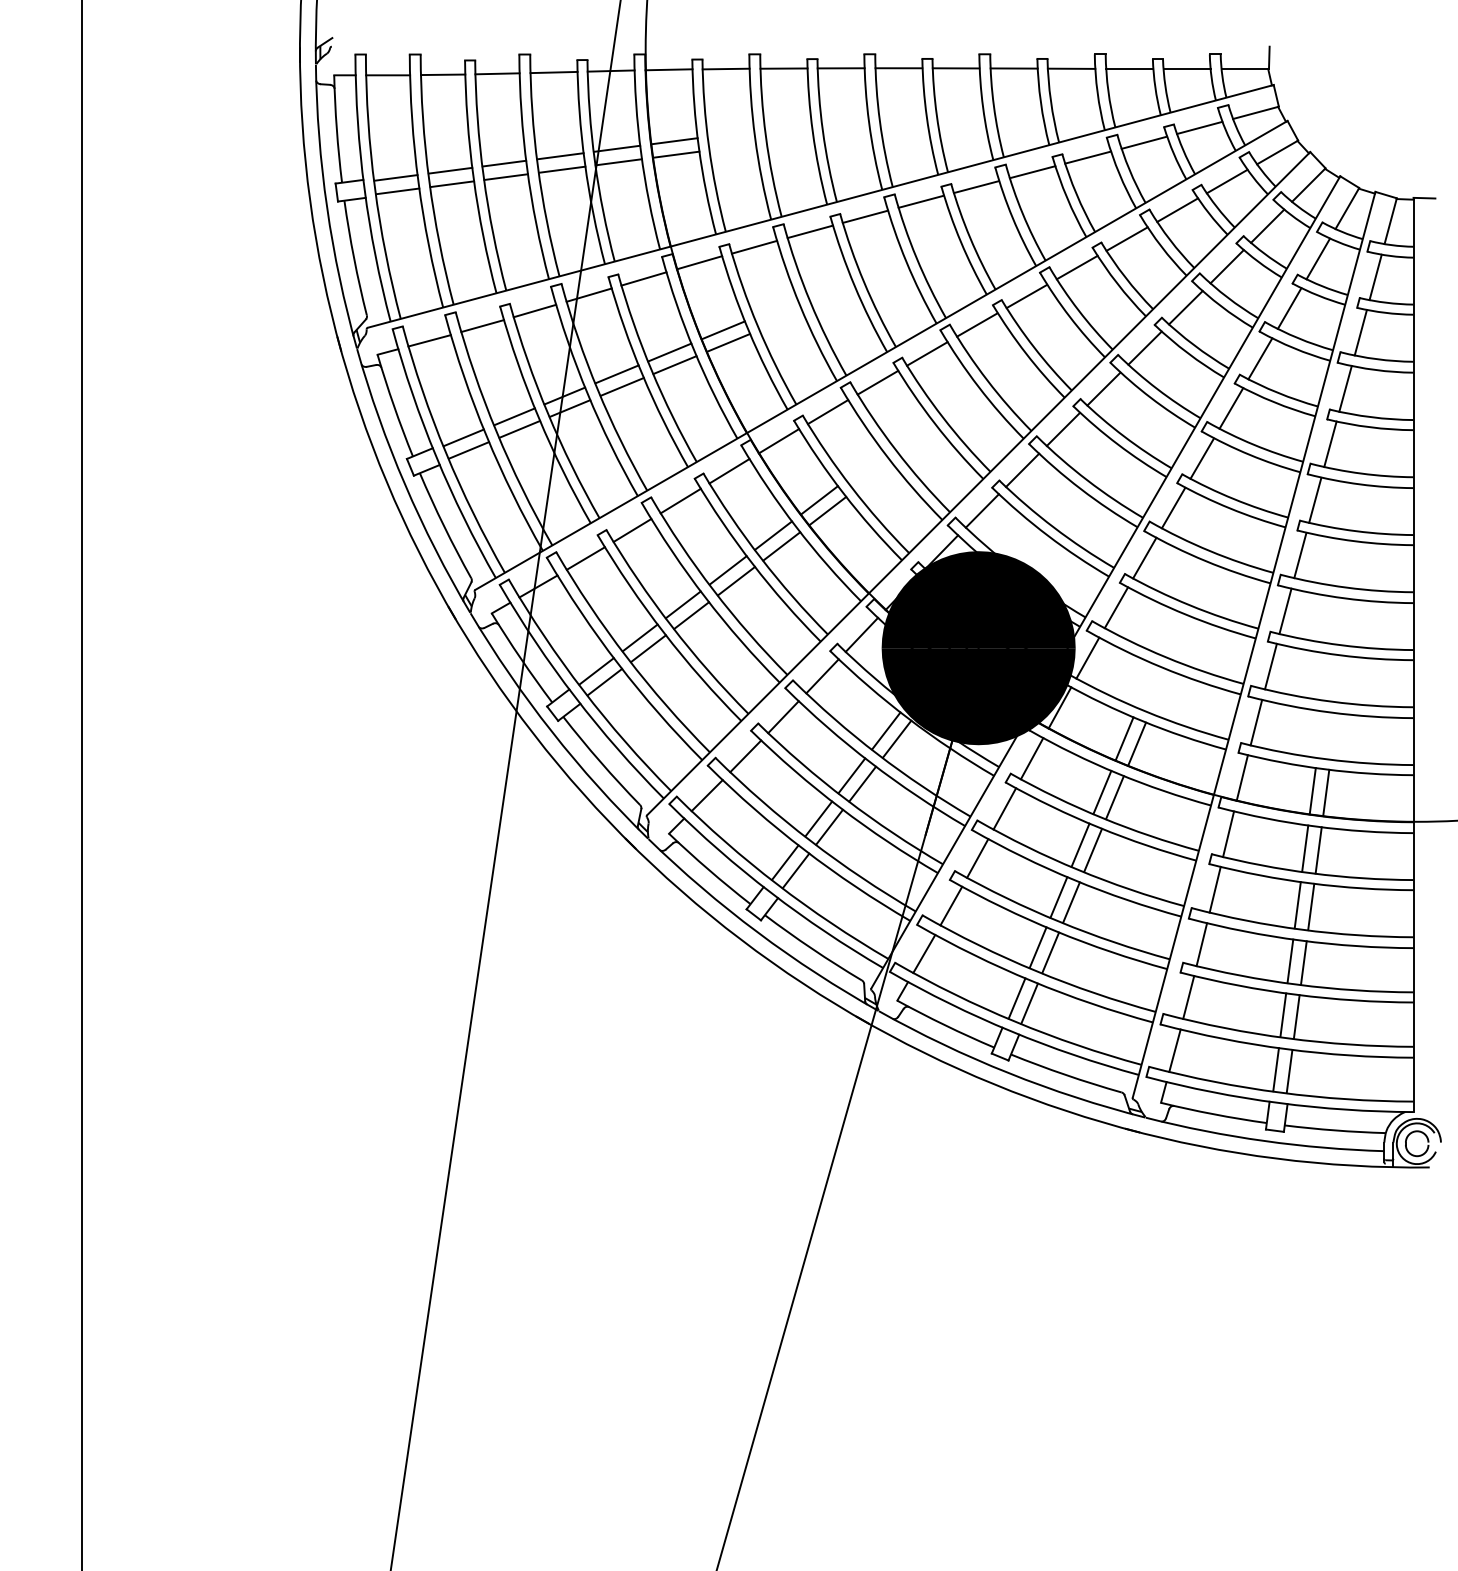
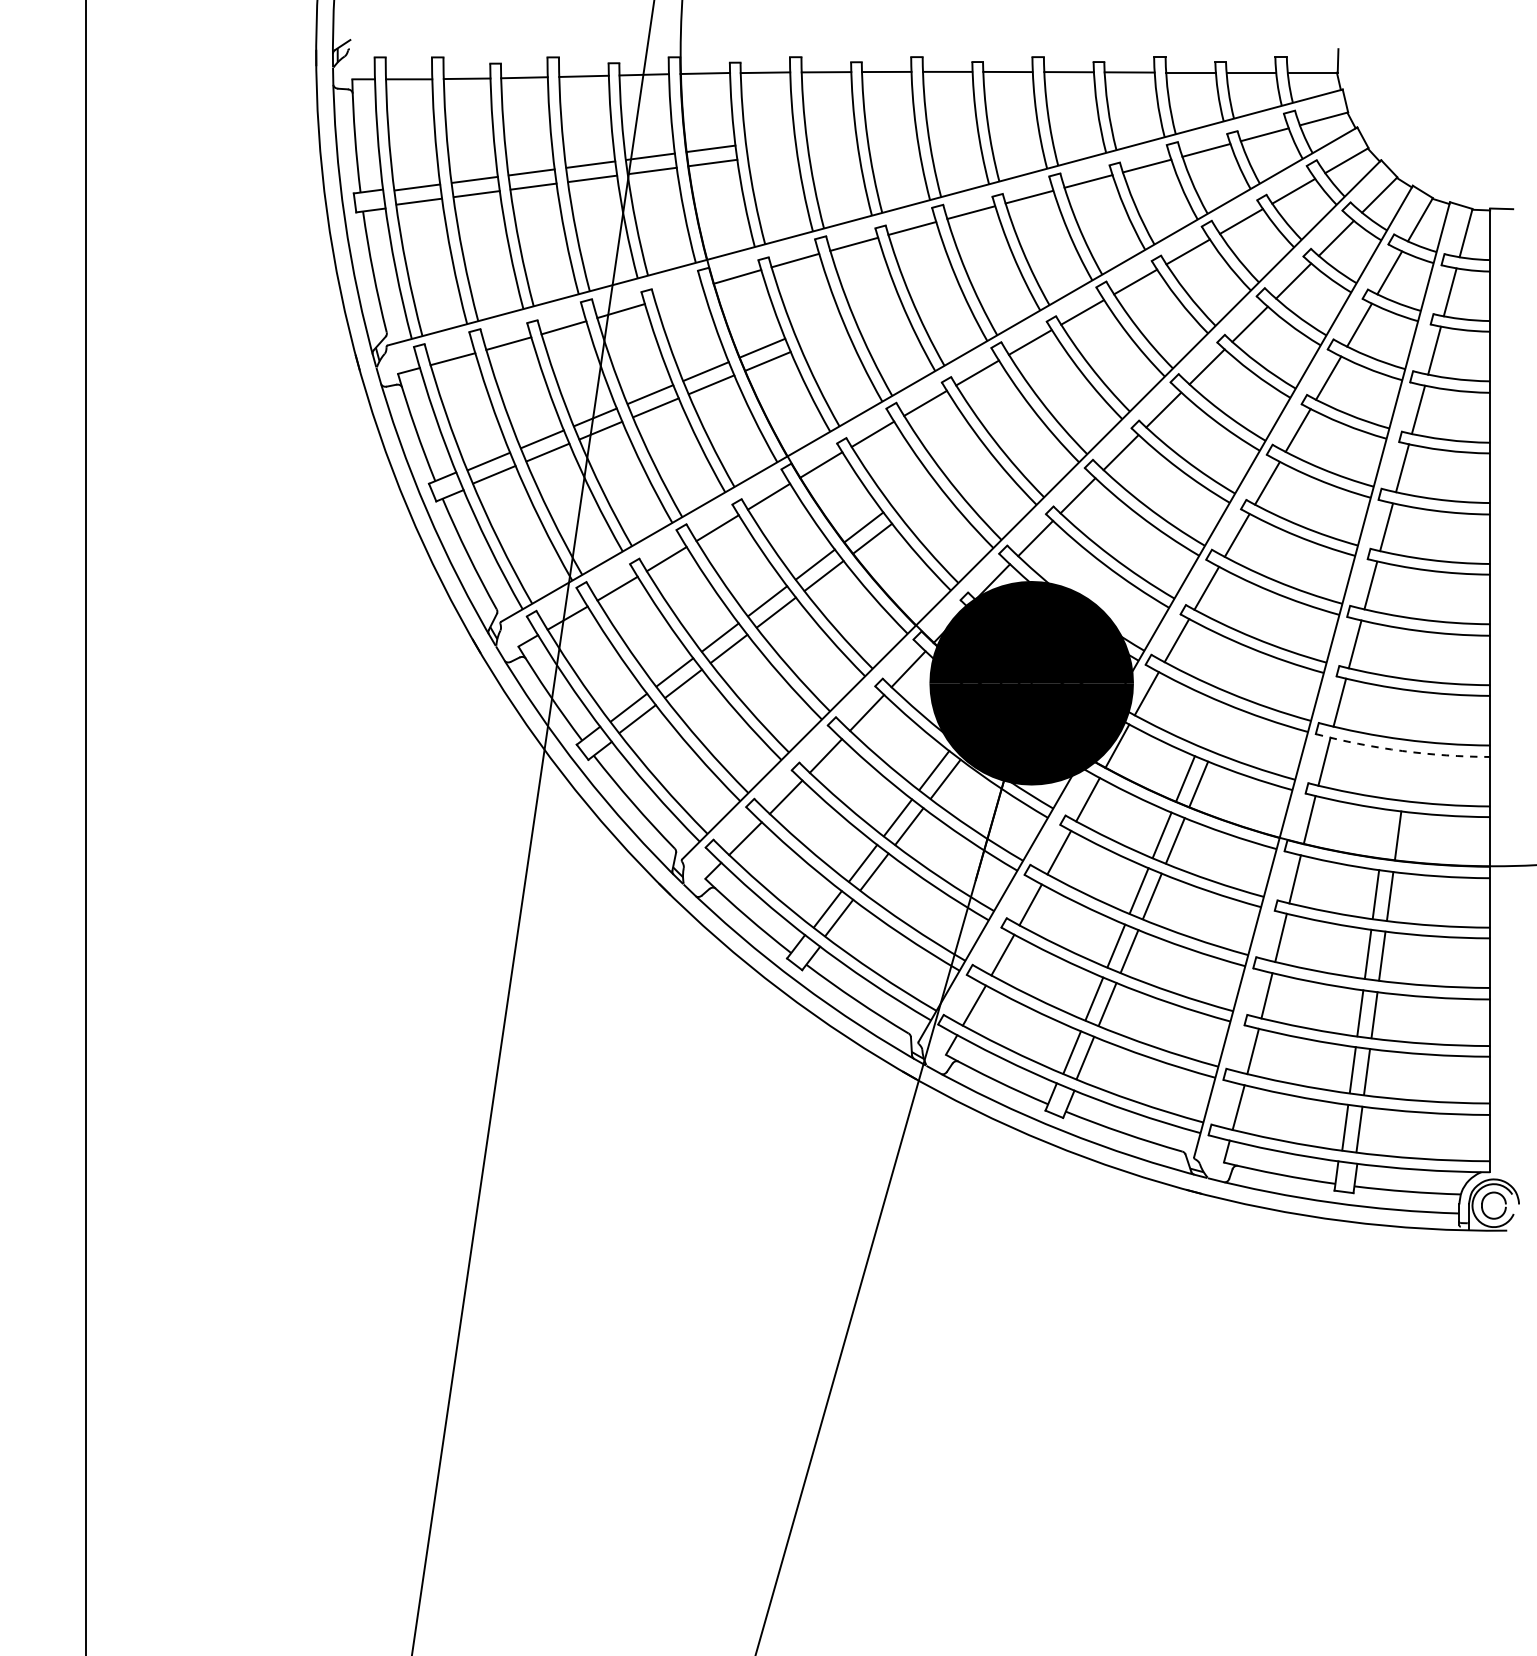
line: (643, 278) -> (678, 293), removed
arc: (1330, 712) -> (1402, 751), solid -> dashed
line: (1312, 791) -> (1383, 834), removed

